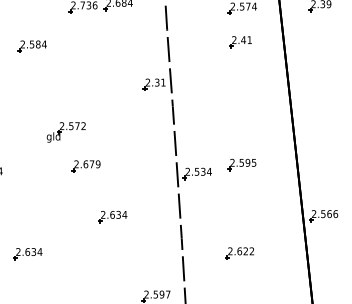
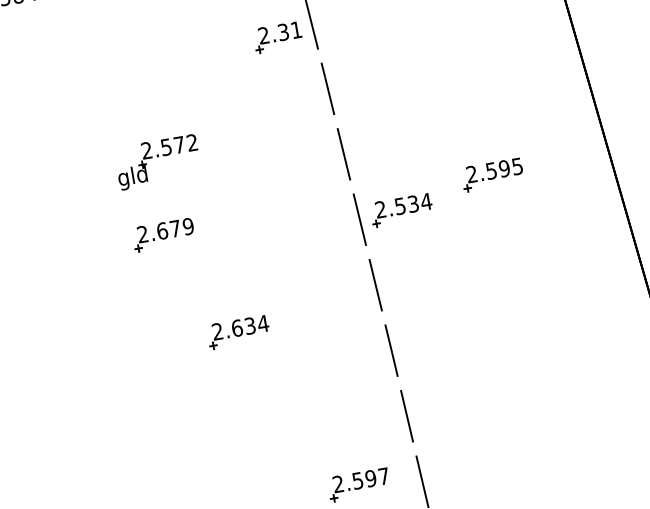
part: (65, 132) -> (156, 162), moved
part: (239, 253) -> (519, 363), removed
part: (27, 254) -> (71, 442), removed

